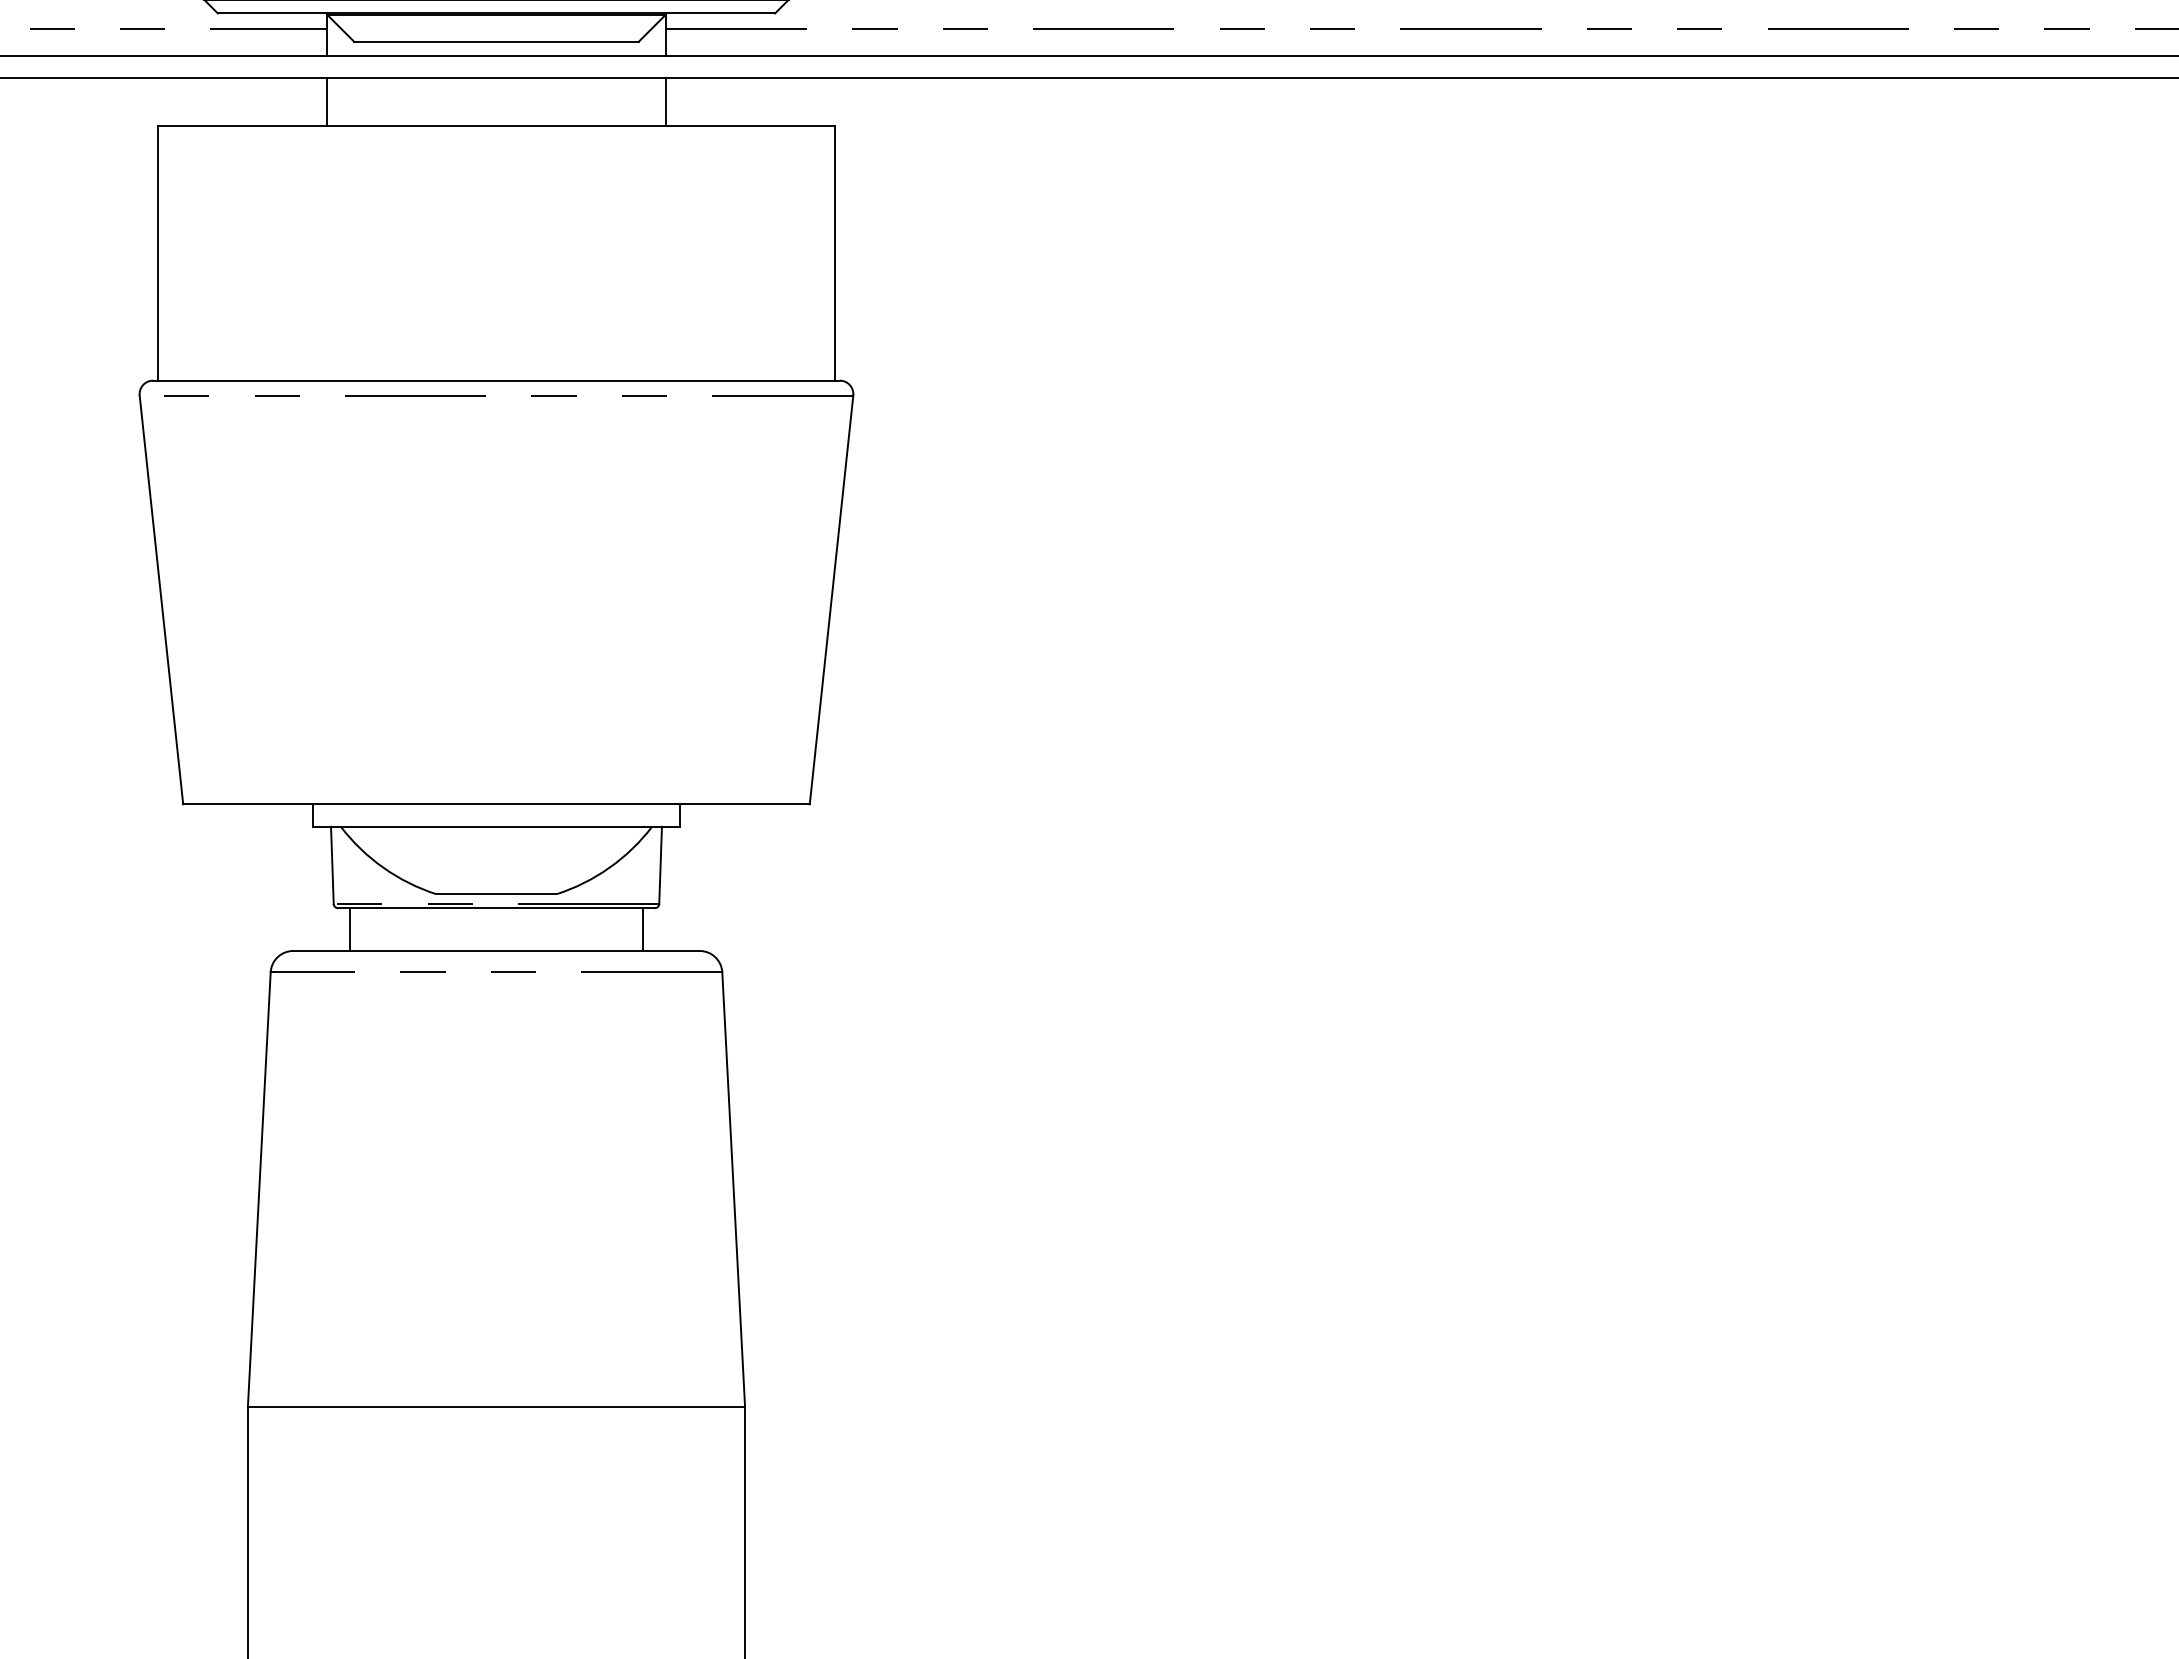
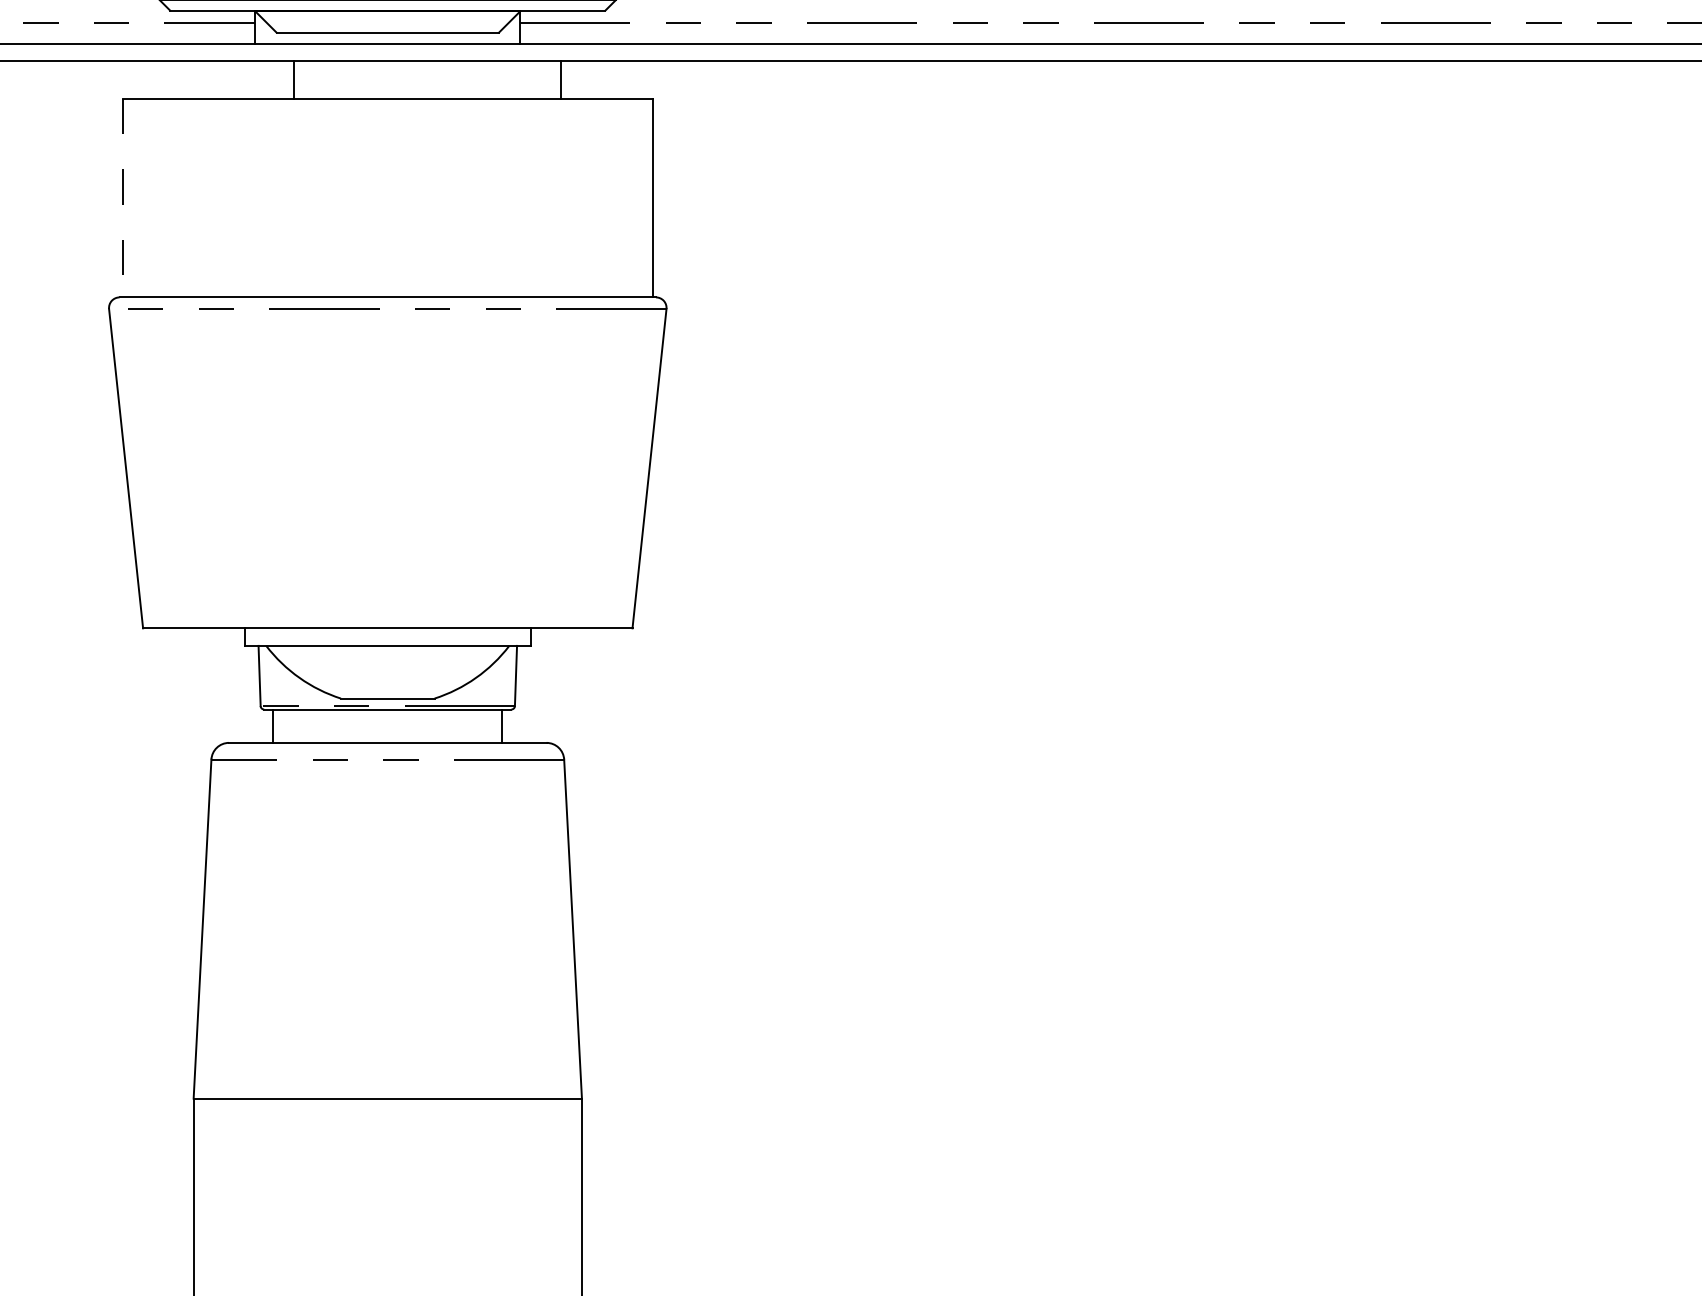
line: (327, 101) -> (294, 79), moved
line: (665, 101) -> (560, 79), moved
line: (157, 254) -> (123, 198), solid -> dashed

